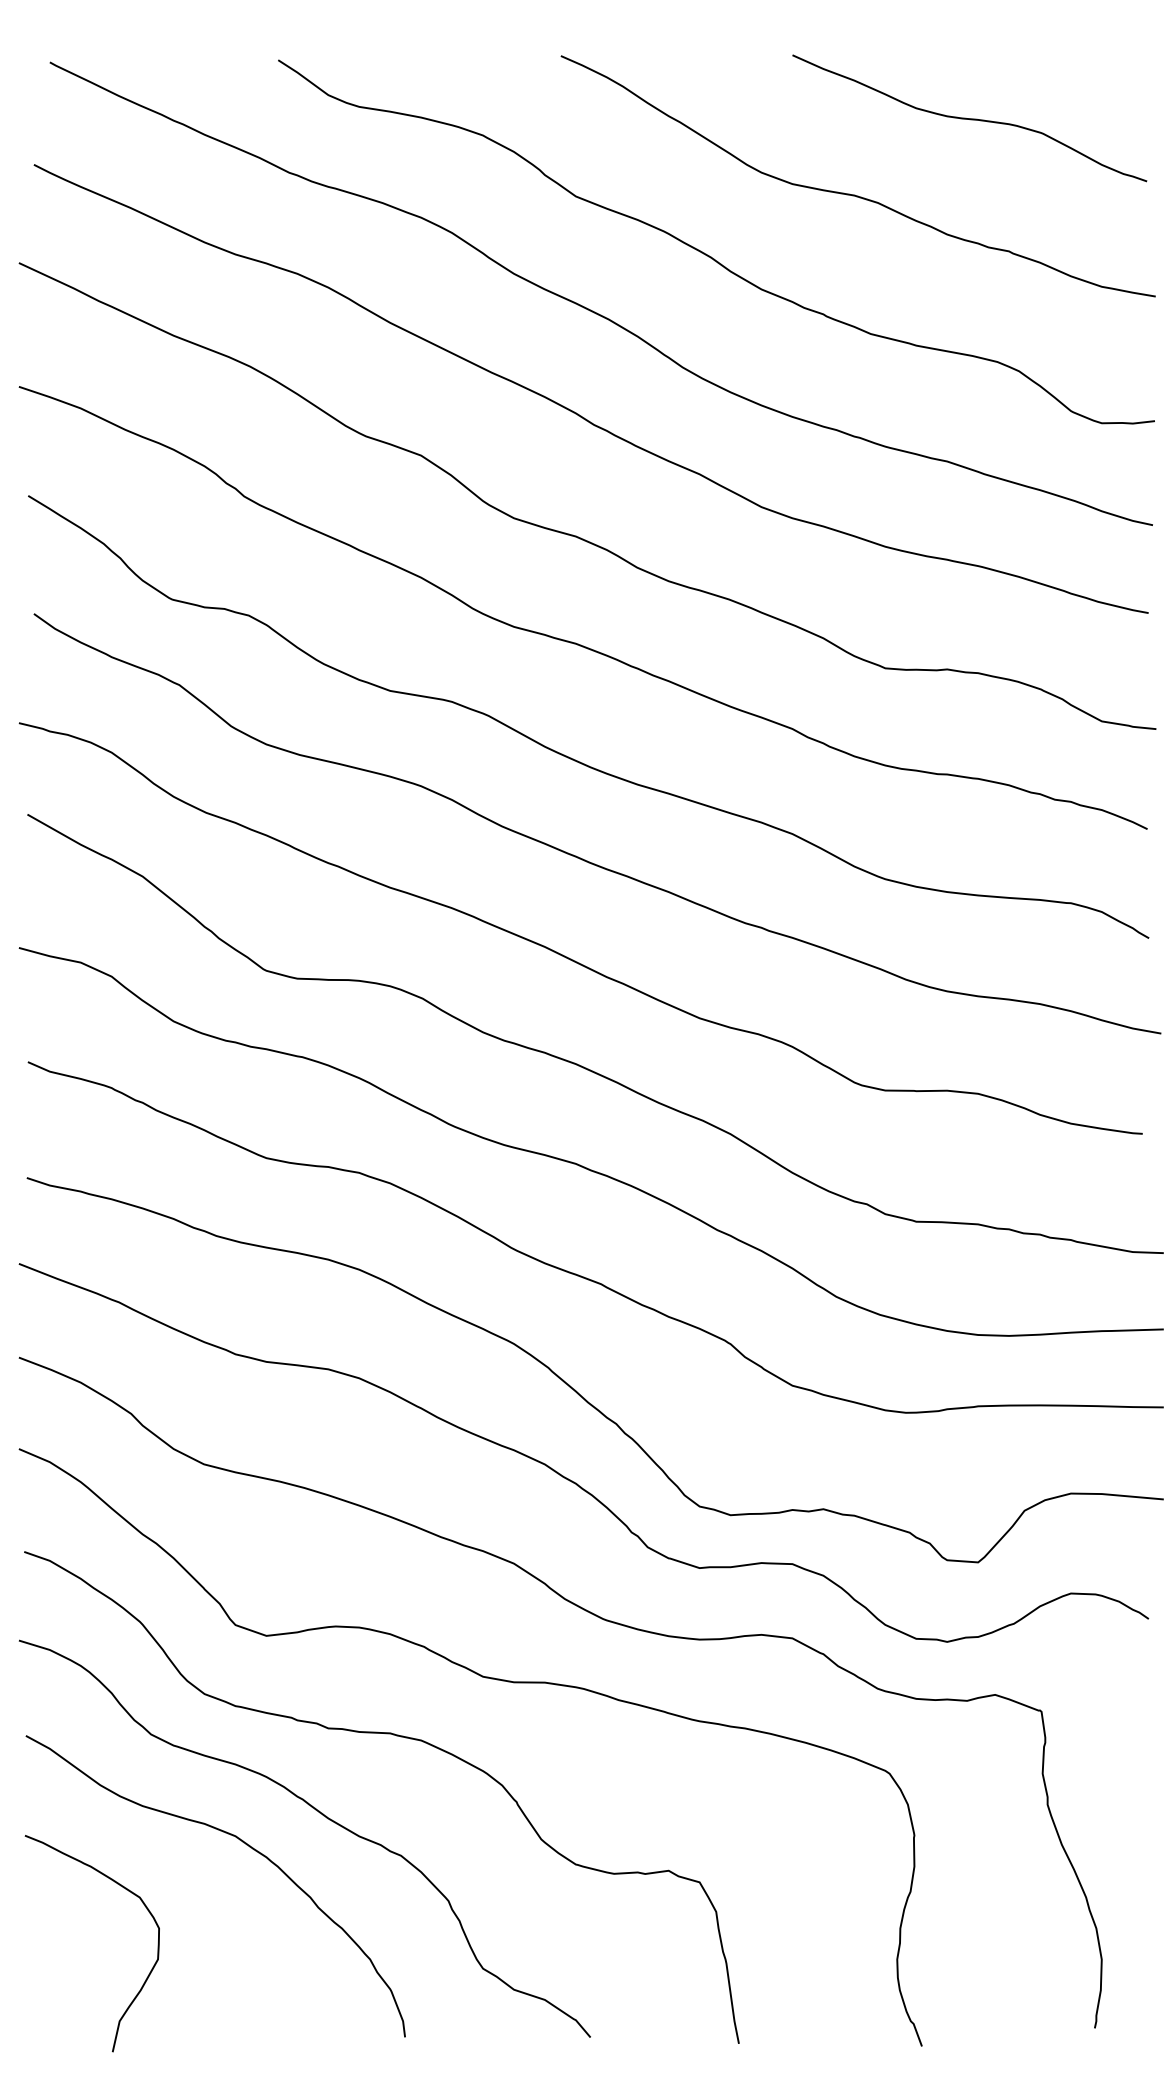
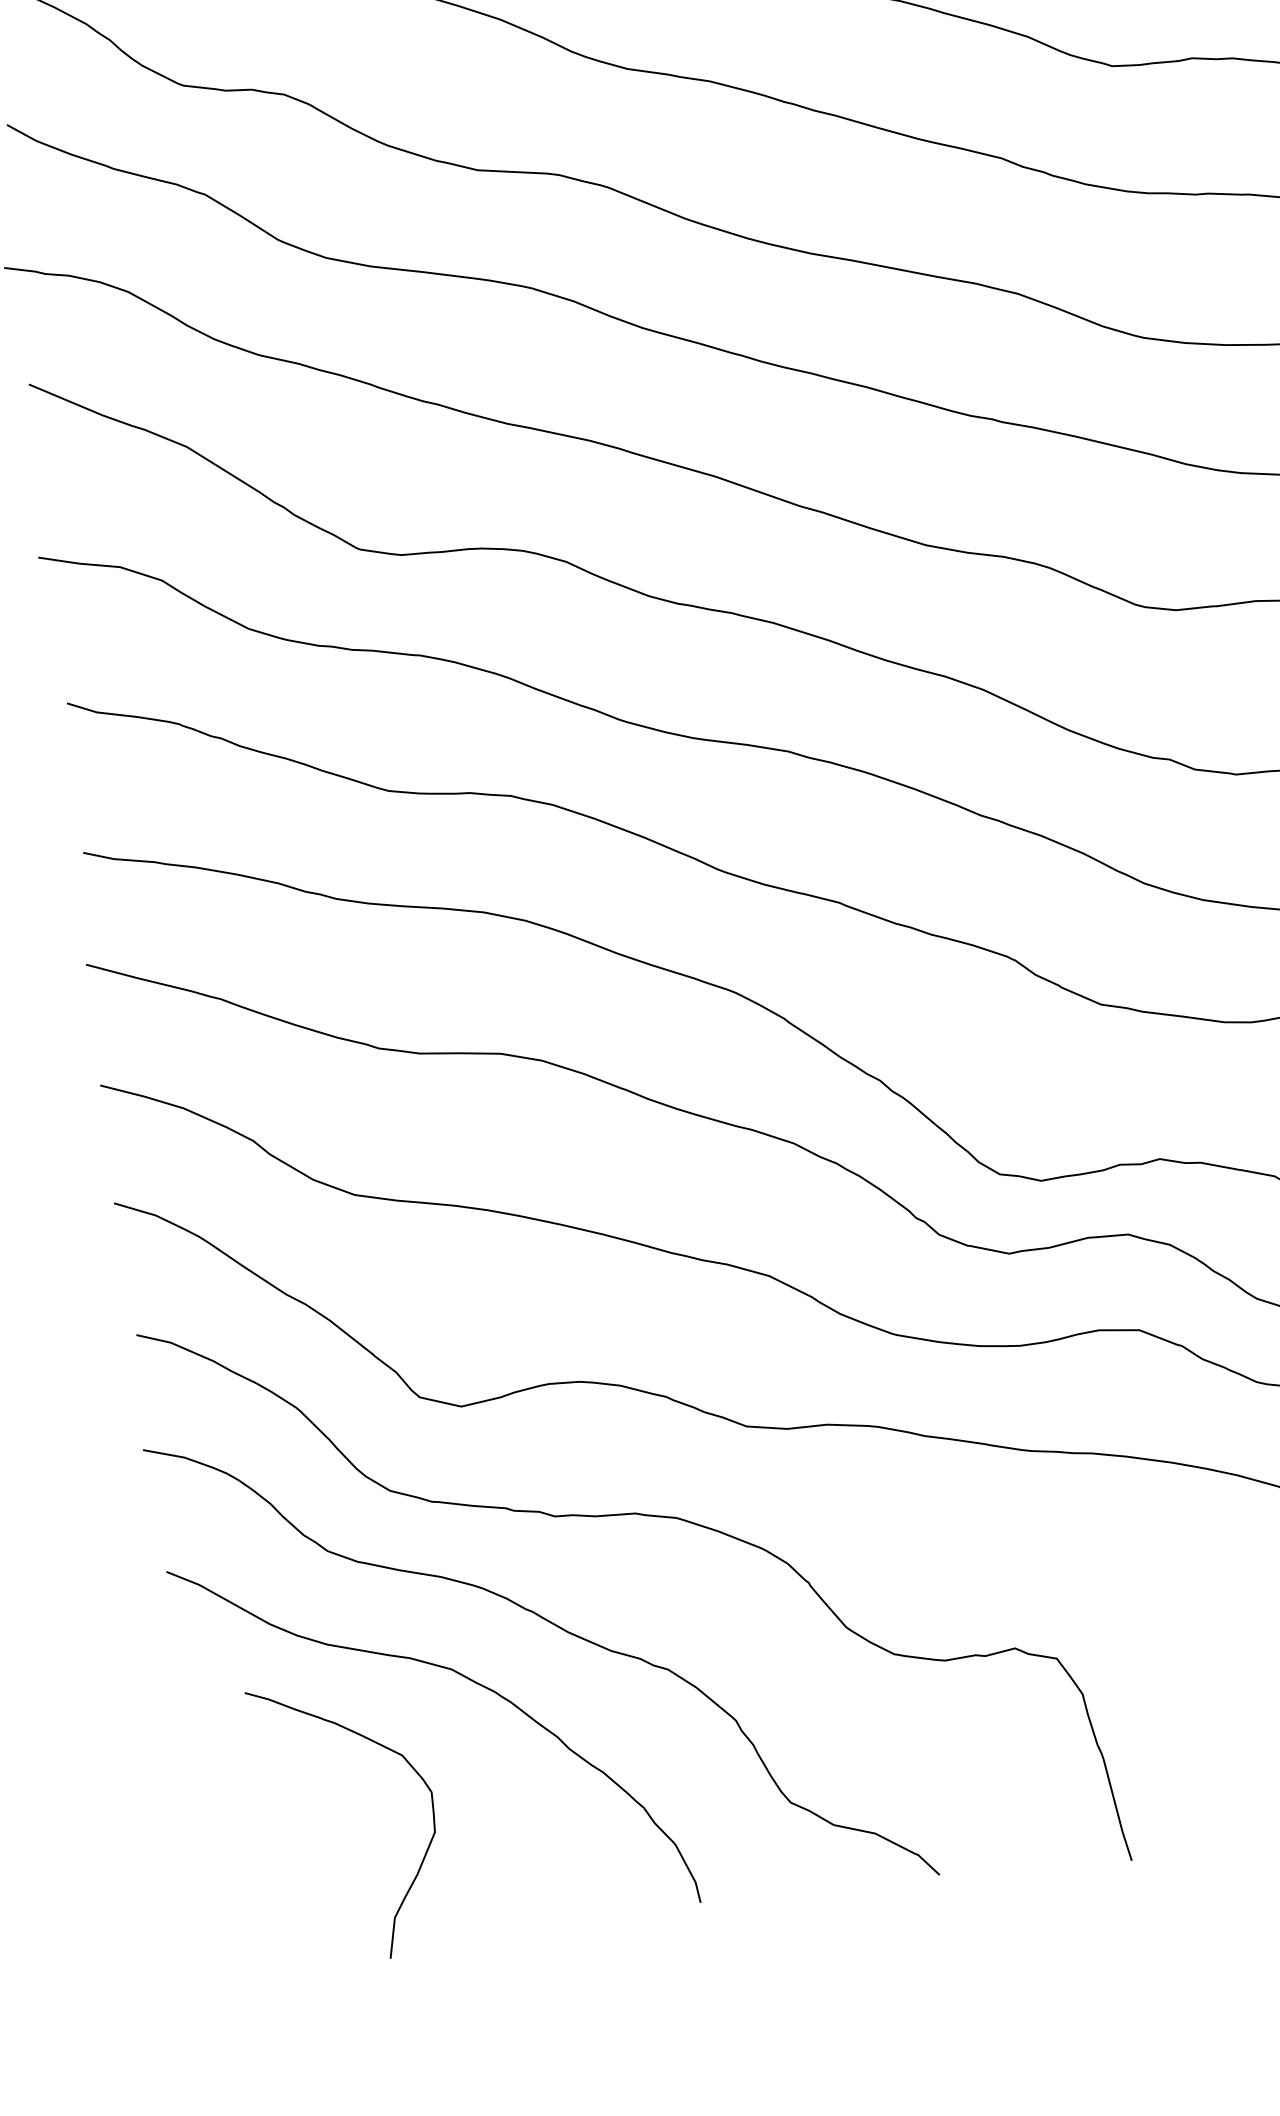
curve: (126, 1890) -> (383, 1748), moved

